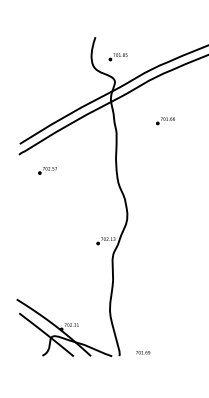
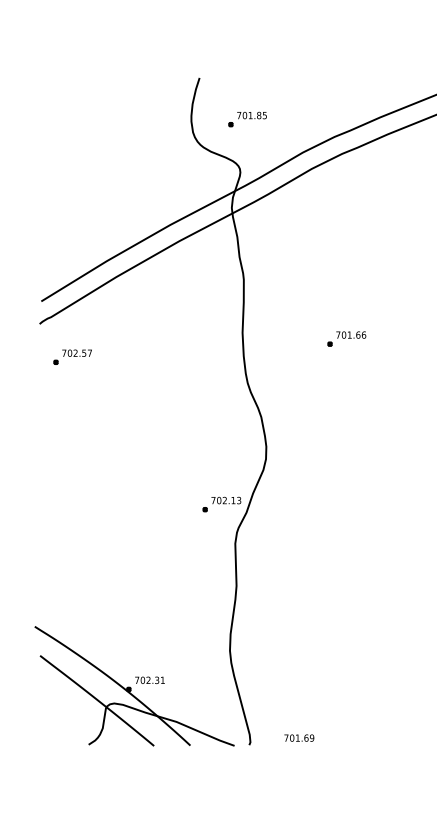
part: (165, 121) -> (346, 340), moved
part: (47, 170) -> (72, 356), moved

